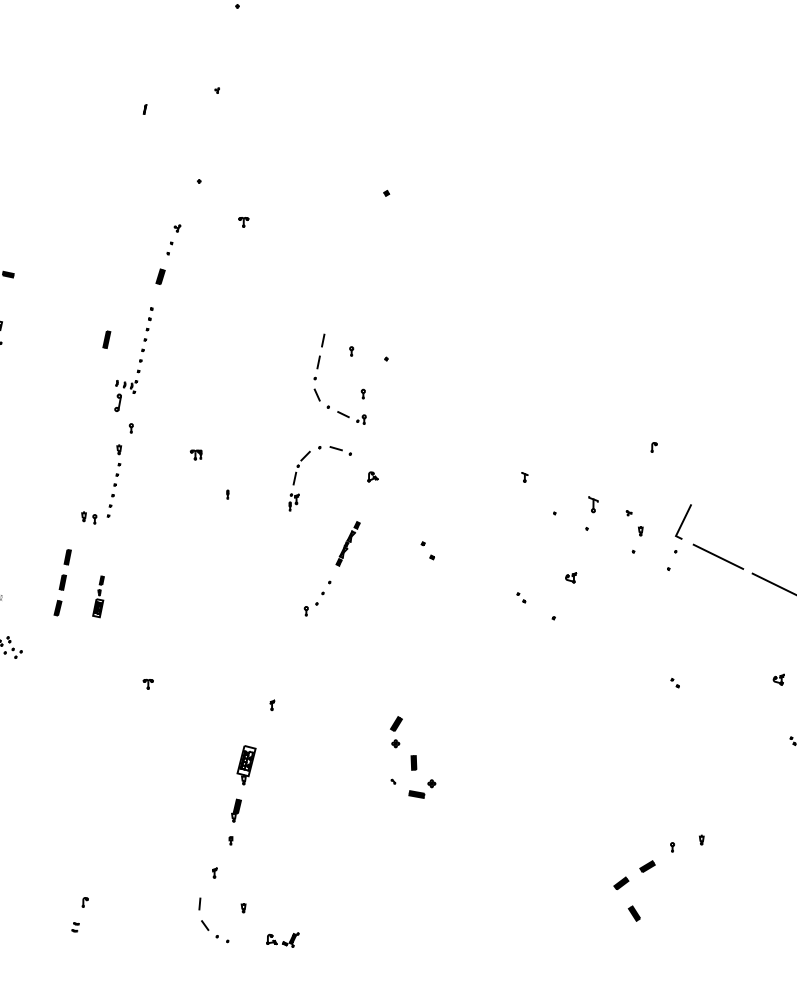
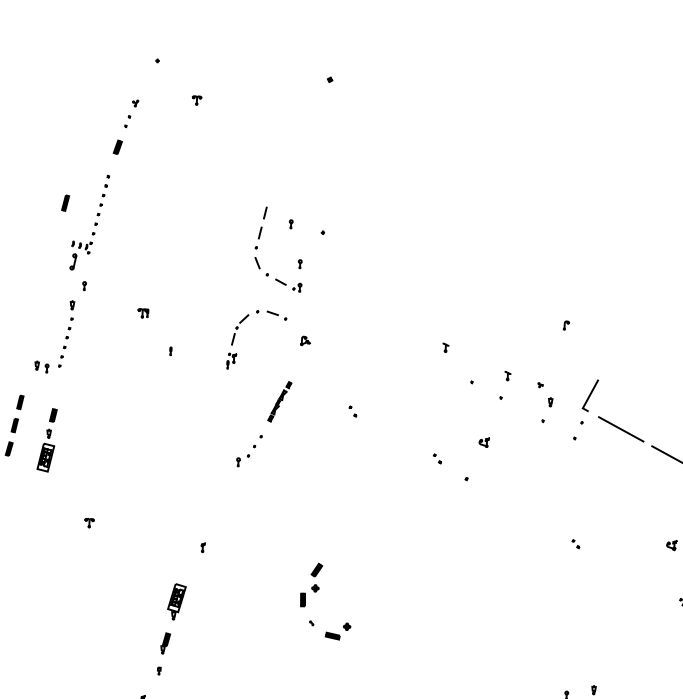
part: (592, 504) -> (507, 375), size x0.62
part: (427, 550) -> (352, 411), size x0.62
part: (98, 596) -> (47, 439), size x1.67
part: (413, 762) -> (302, 599), moved

